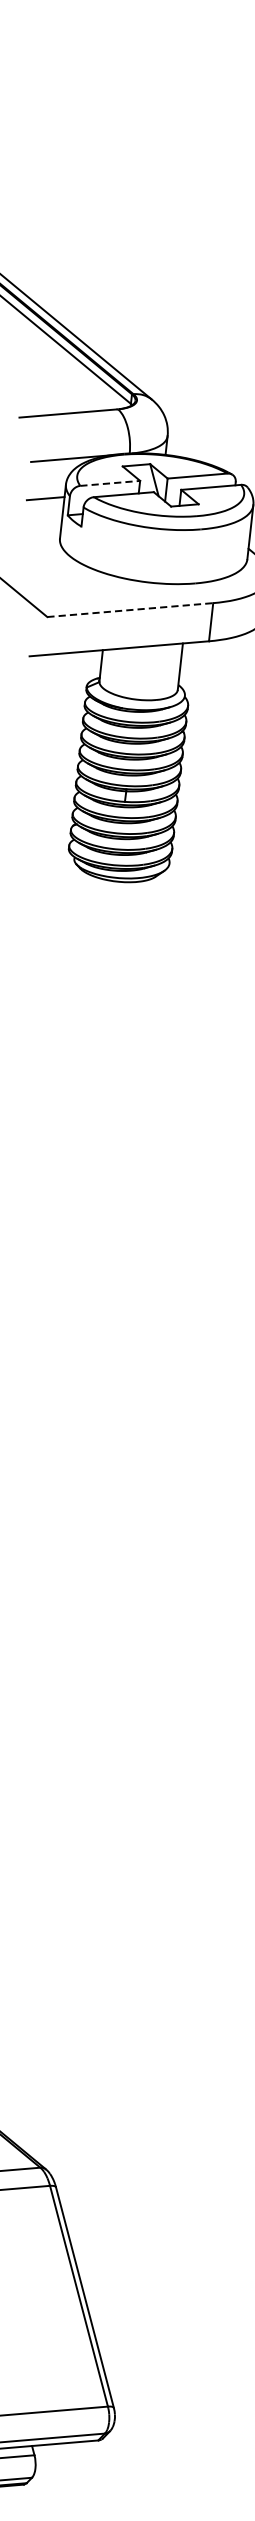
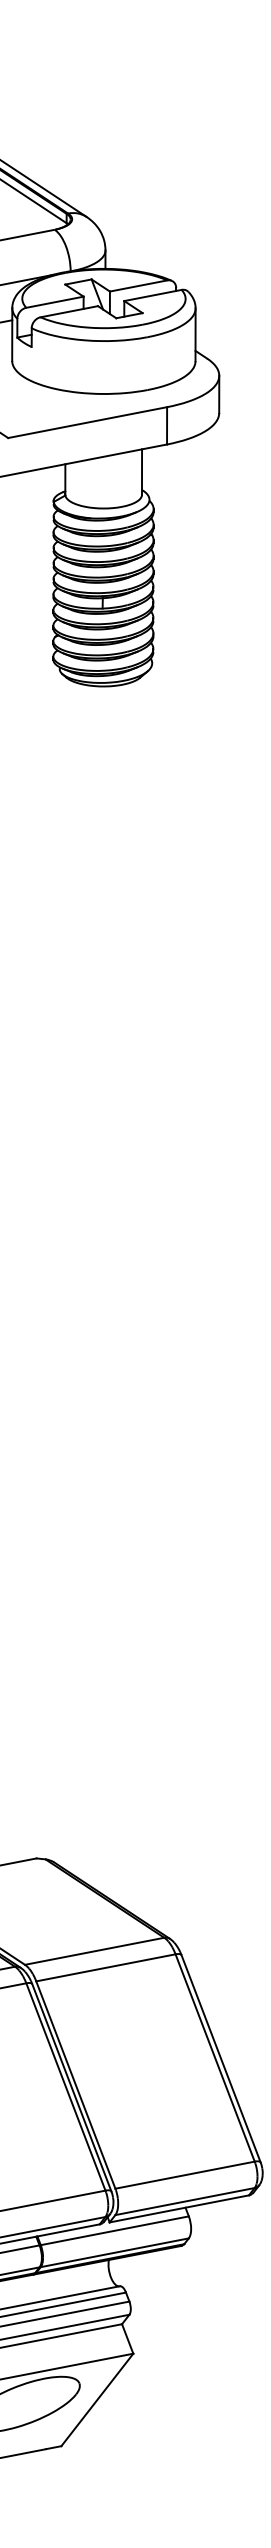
line: (110, 483) -> (55, 302), dashed -> solid
line: (130, 609) -> (87, 422), dashed -> solid

